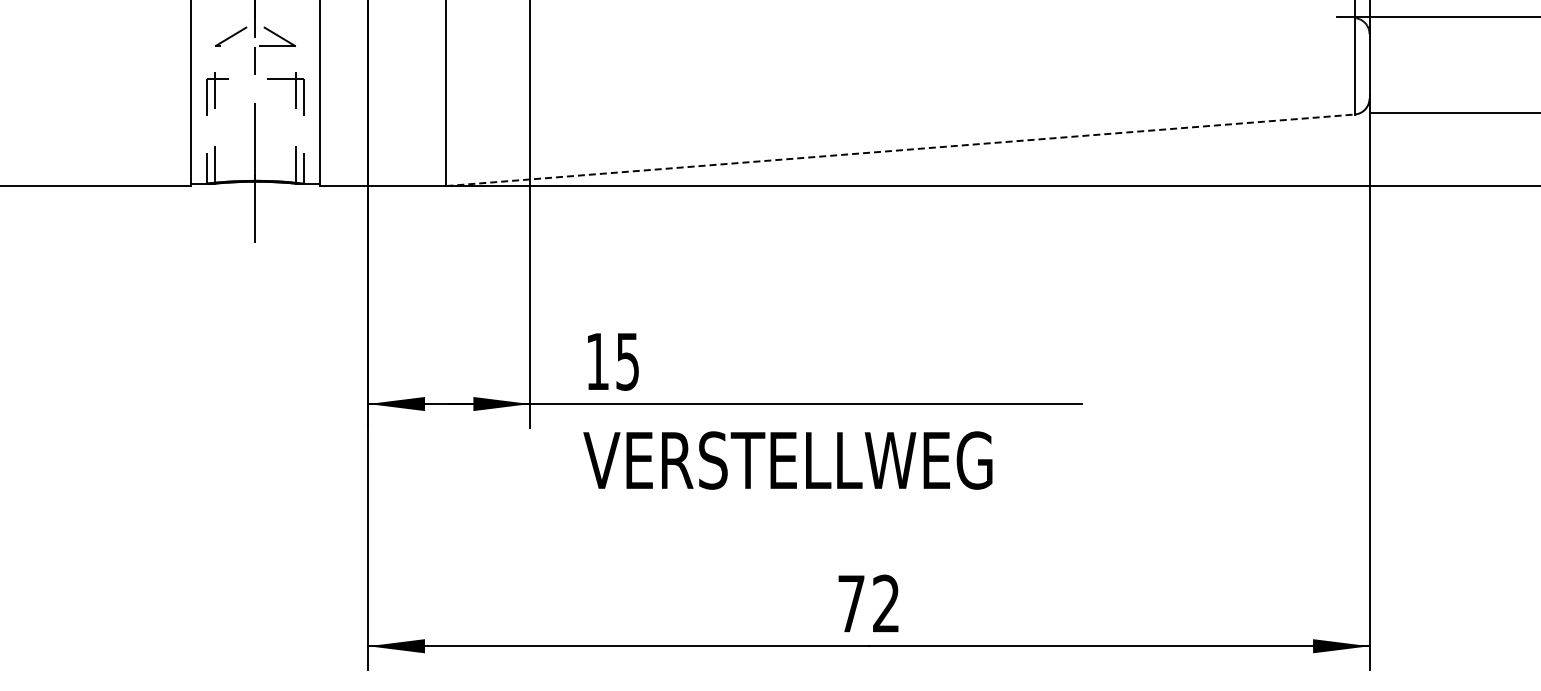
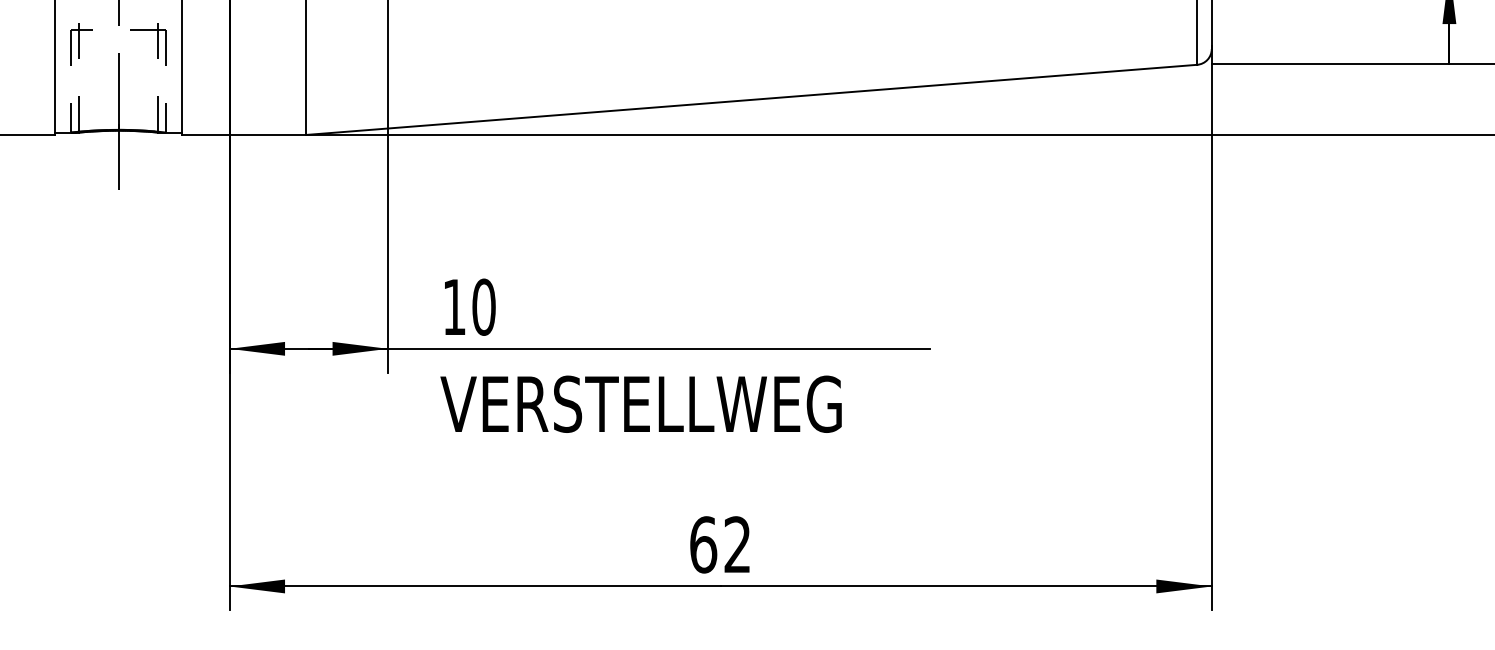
line: (900, 150) -> (751, 100), dashed -> solid
text: (627, 361) -> (483, 307), 15 -> 10
text: (851, 603) -> (703, 544), 72 -> 62

